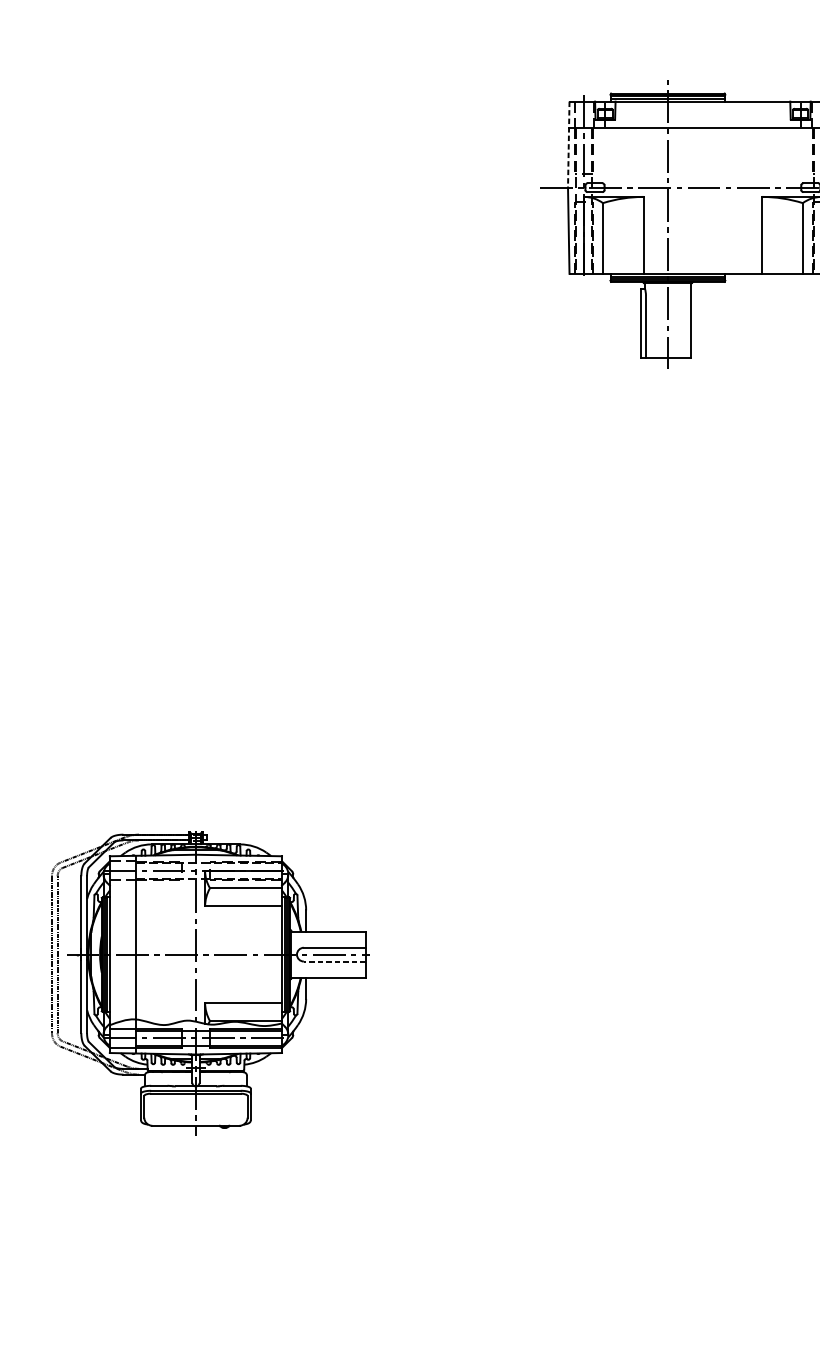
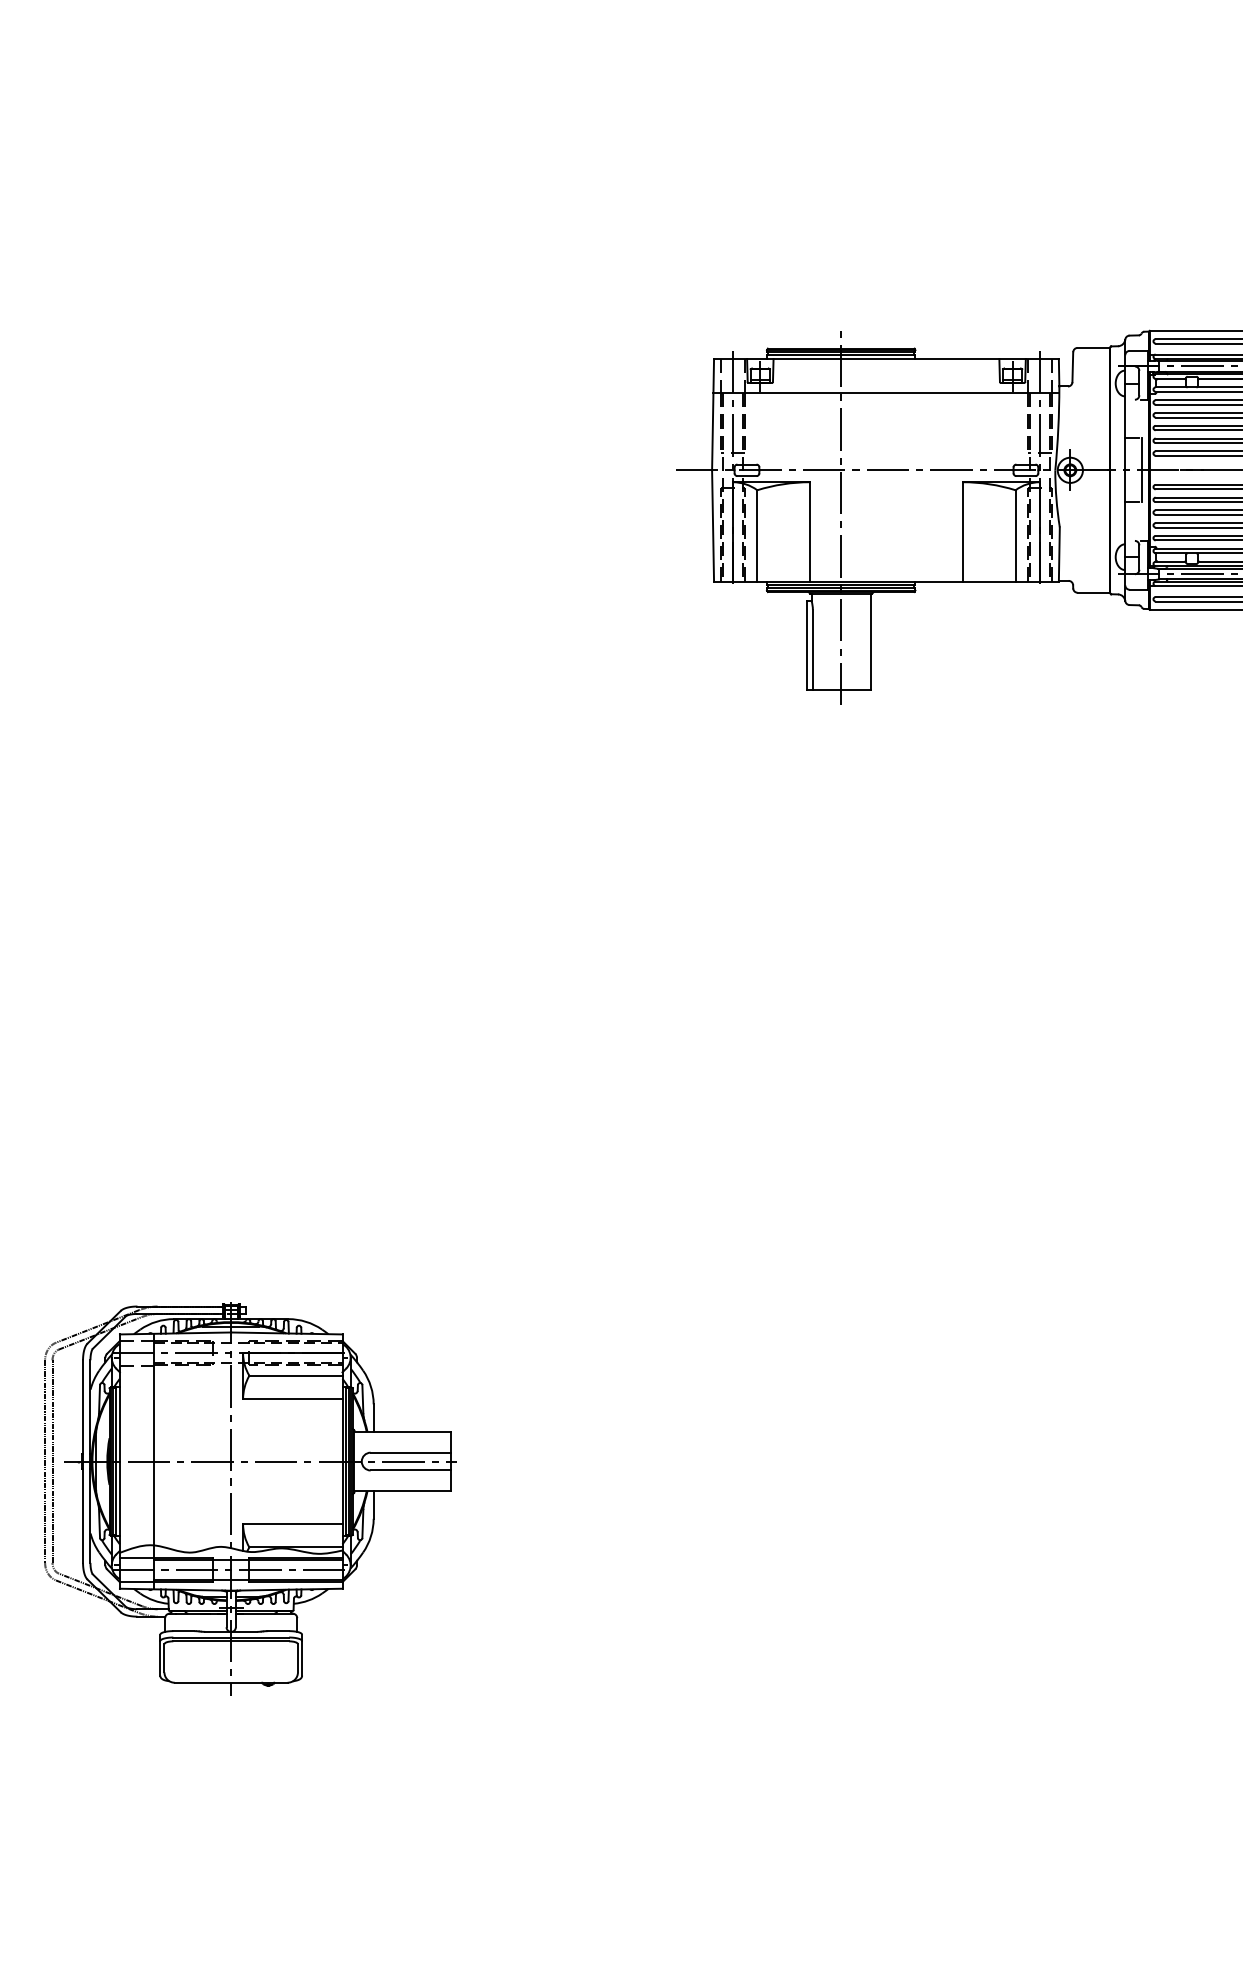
line: (569, 144) -> (713, 414), dashed -> solid
line: (334, 961) -> (410, 1470), dashed -> solid

